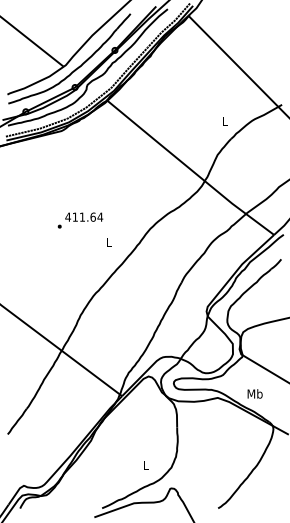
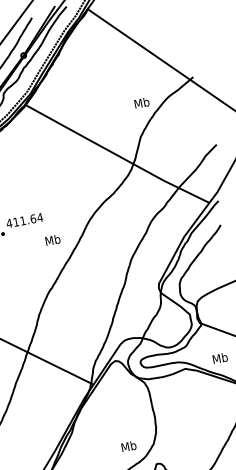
text: (224, 120) -> (141, 102), L -> Mb
text: (108, 242) -> (52, 240), L -> Mb
text: (145, 465) -> (128, 446), L -> Mb

